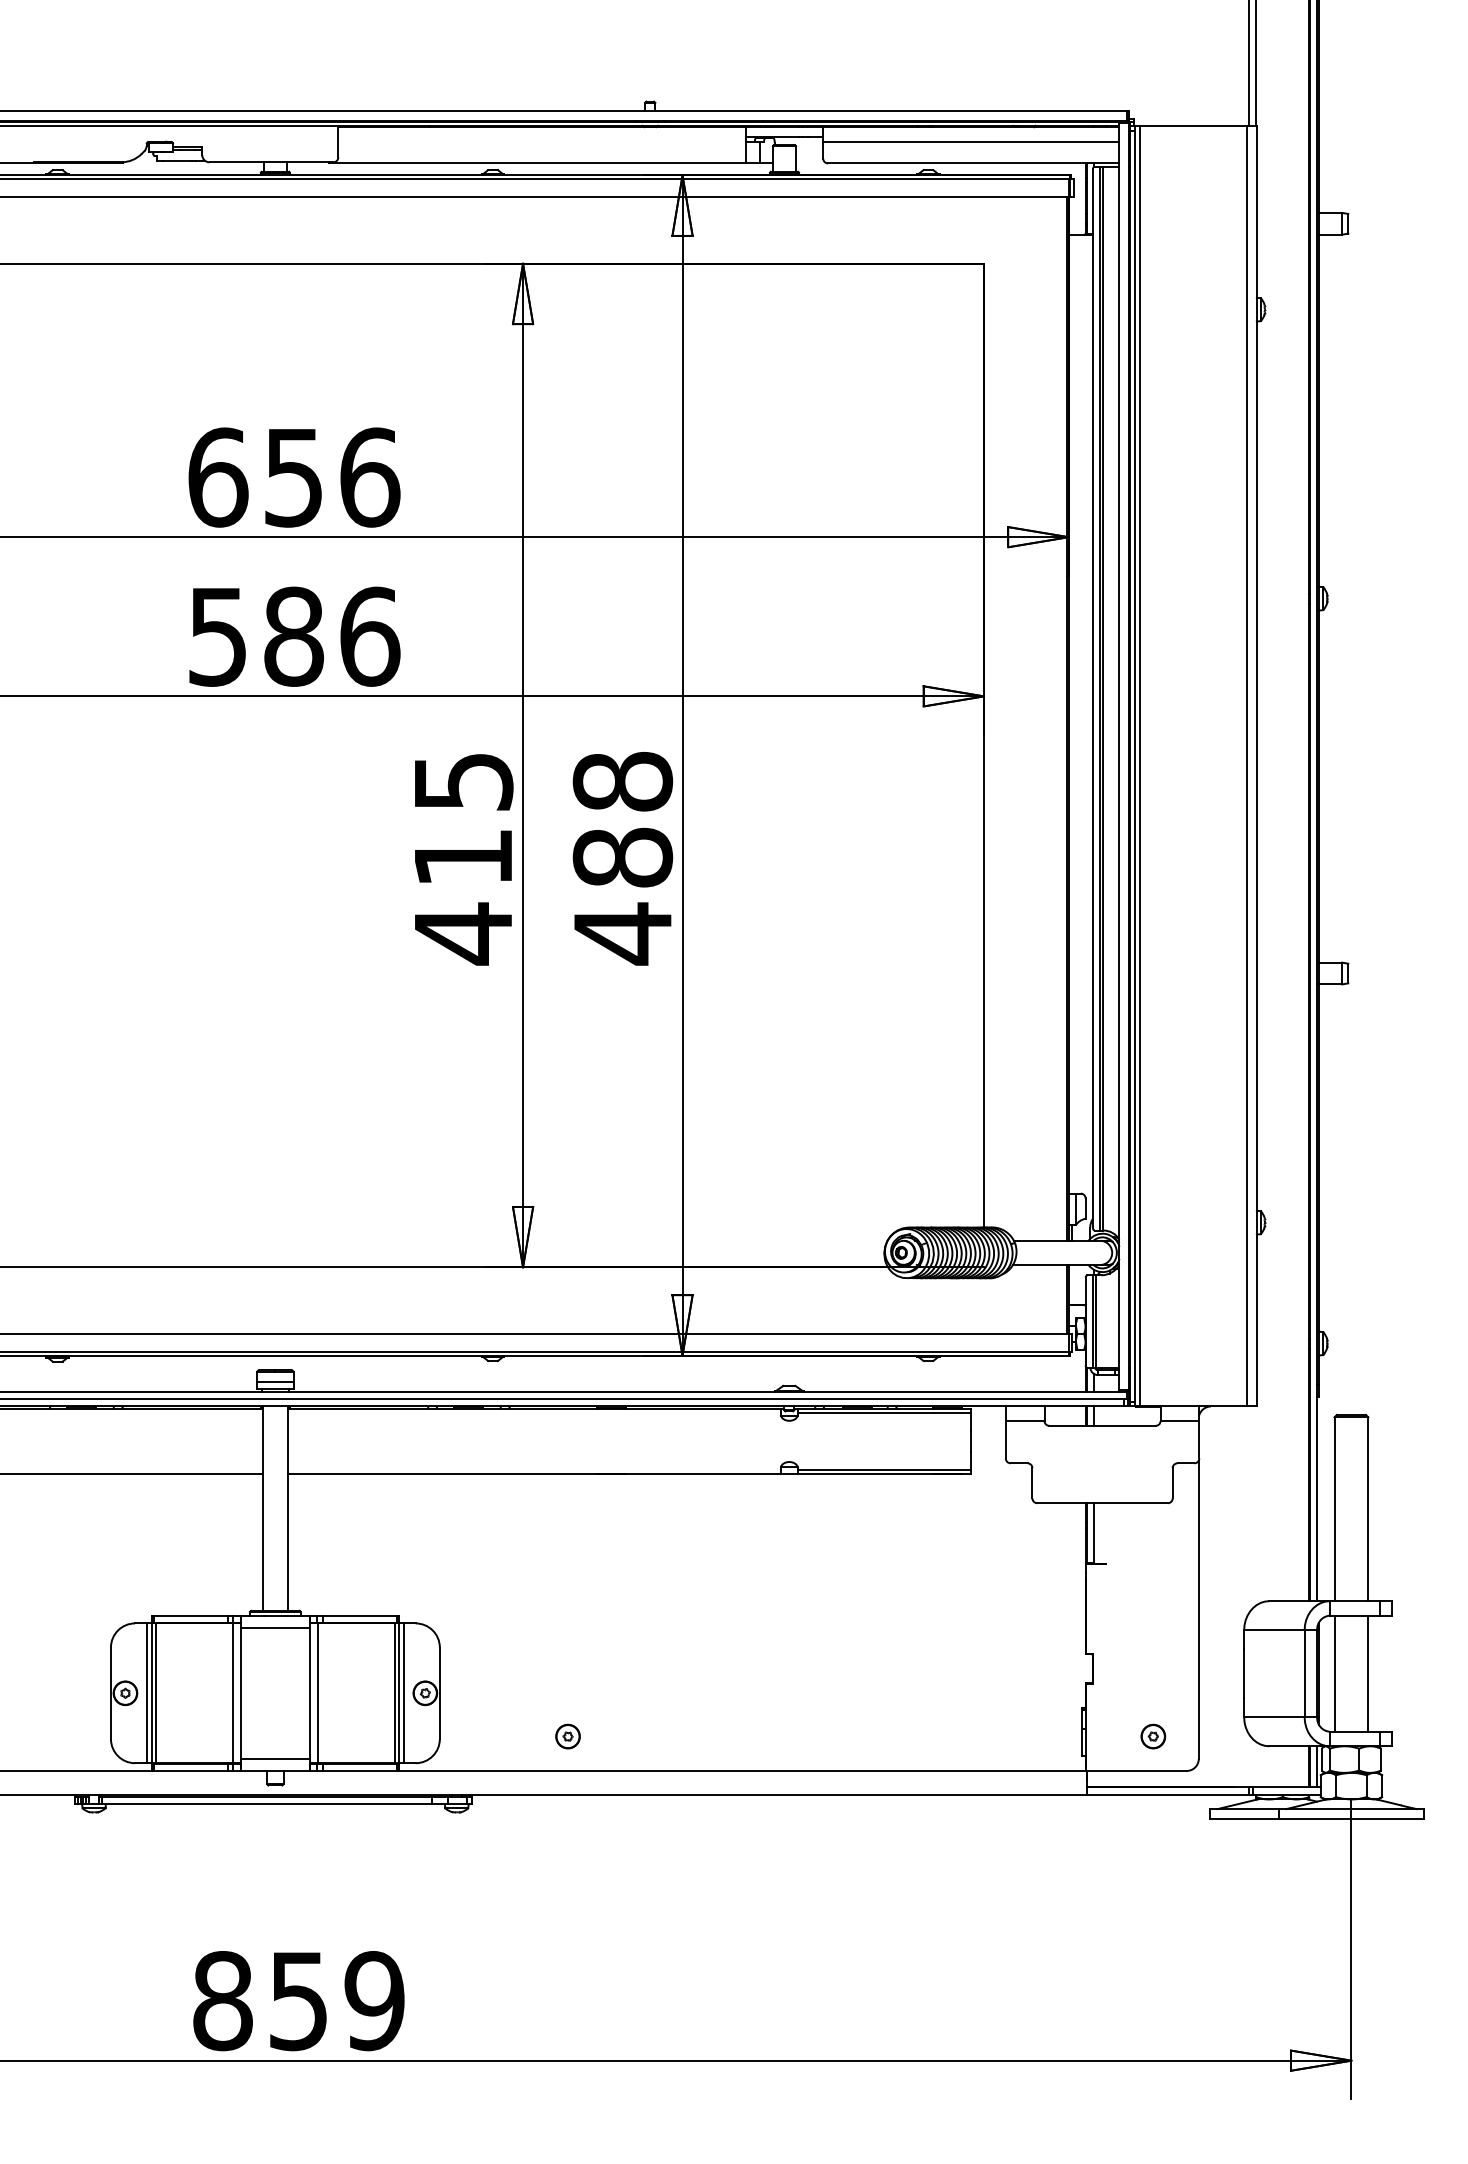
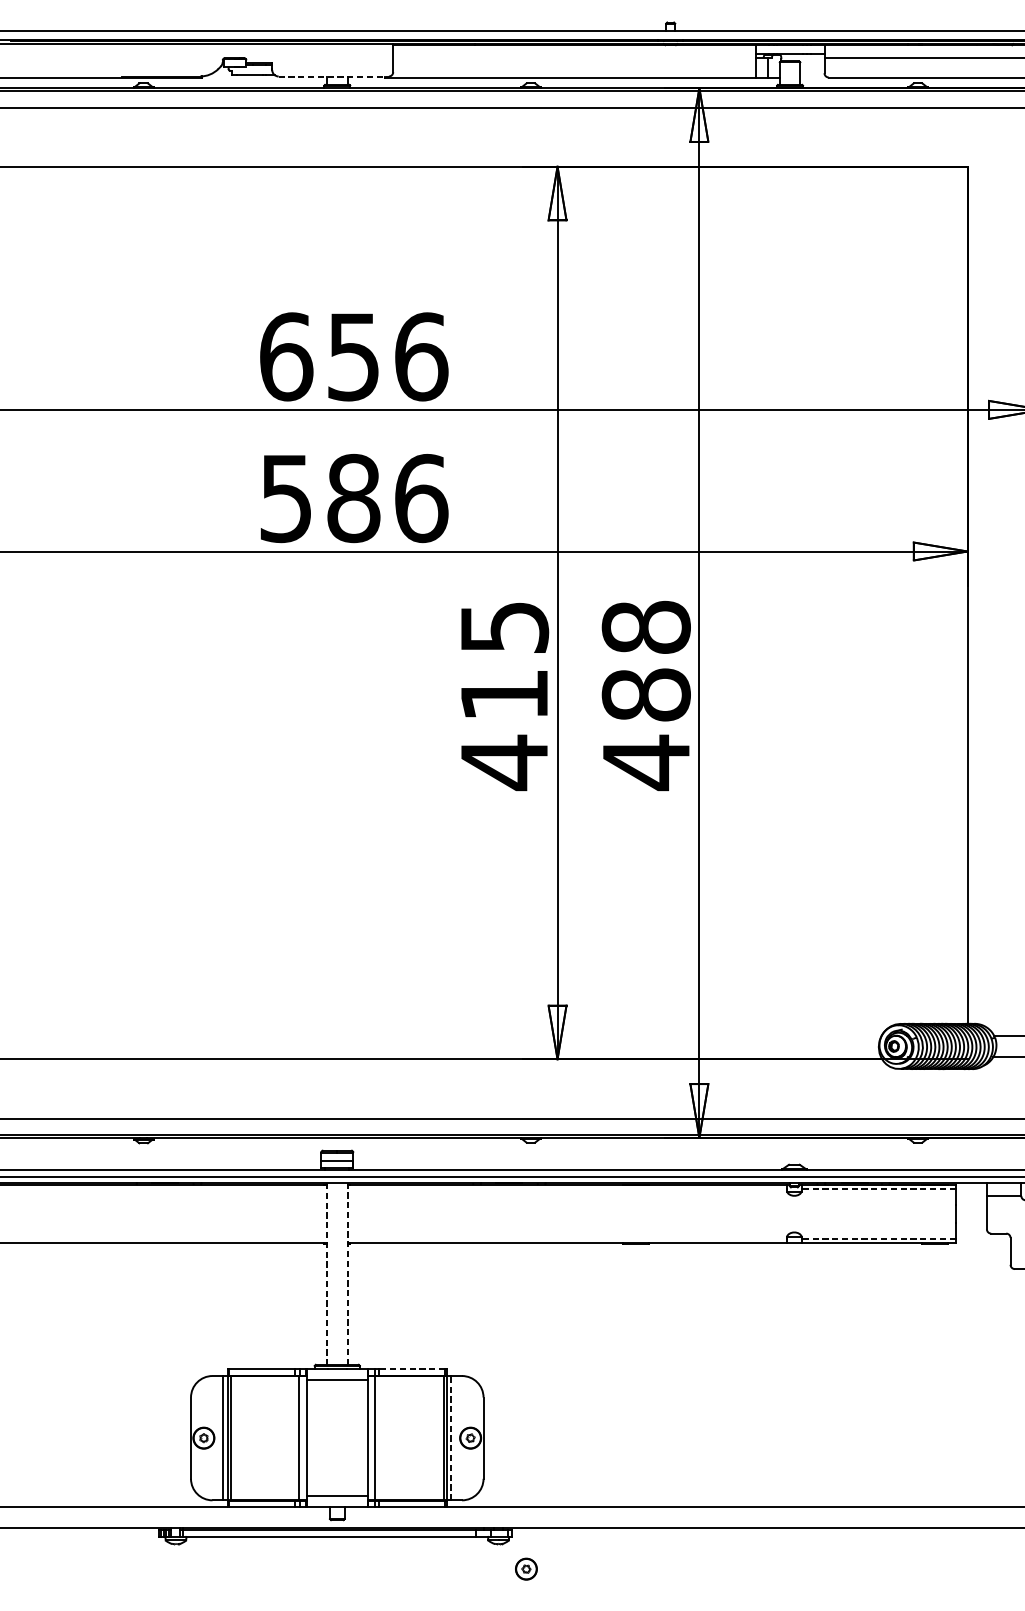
line: (271, 162) -> (333, 76), solid -> dashed
line: (883, 1413) -> (878, 1189), solid -> dashed
line: (883, 1469) -> (878, 1239), solid -> dashed
line: (287, 1508) -> (348, 1273), solid -> dashed
line: (263, 1509) -> (326, 1274), solid -> dashed
line: (359, 1615) -> (412, 1368), solid -> dashed
line: (403, 1693) -> (451, 1438), solid -> dashed
part: (567, 1736) -> (525, 1569), moved

